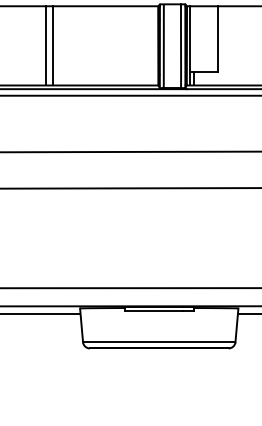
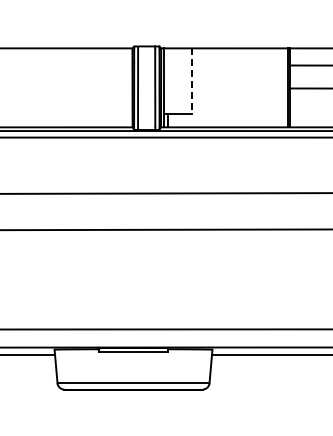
line: (217, 39) -> (191, 81), solid -> dashed
line: (45, 45) -> (20, 87), removed
line: (52, 45) -> (27, 87), removed

